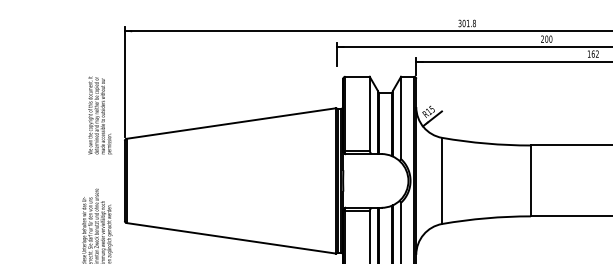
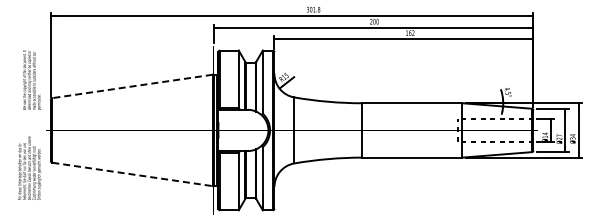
line: (231, 123) -> (132, 86), solid -> dashed
line: (231, 238) -> (132, 174), solid -> dashed

